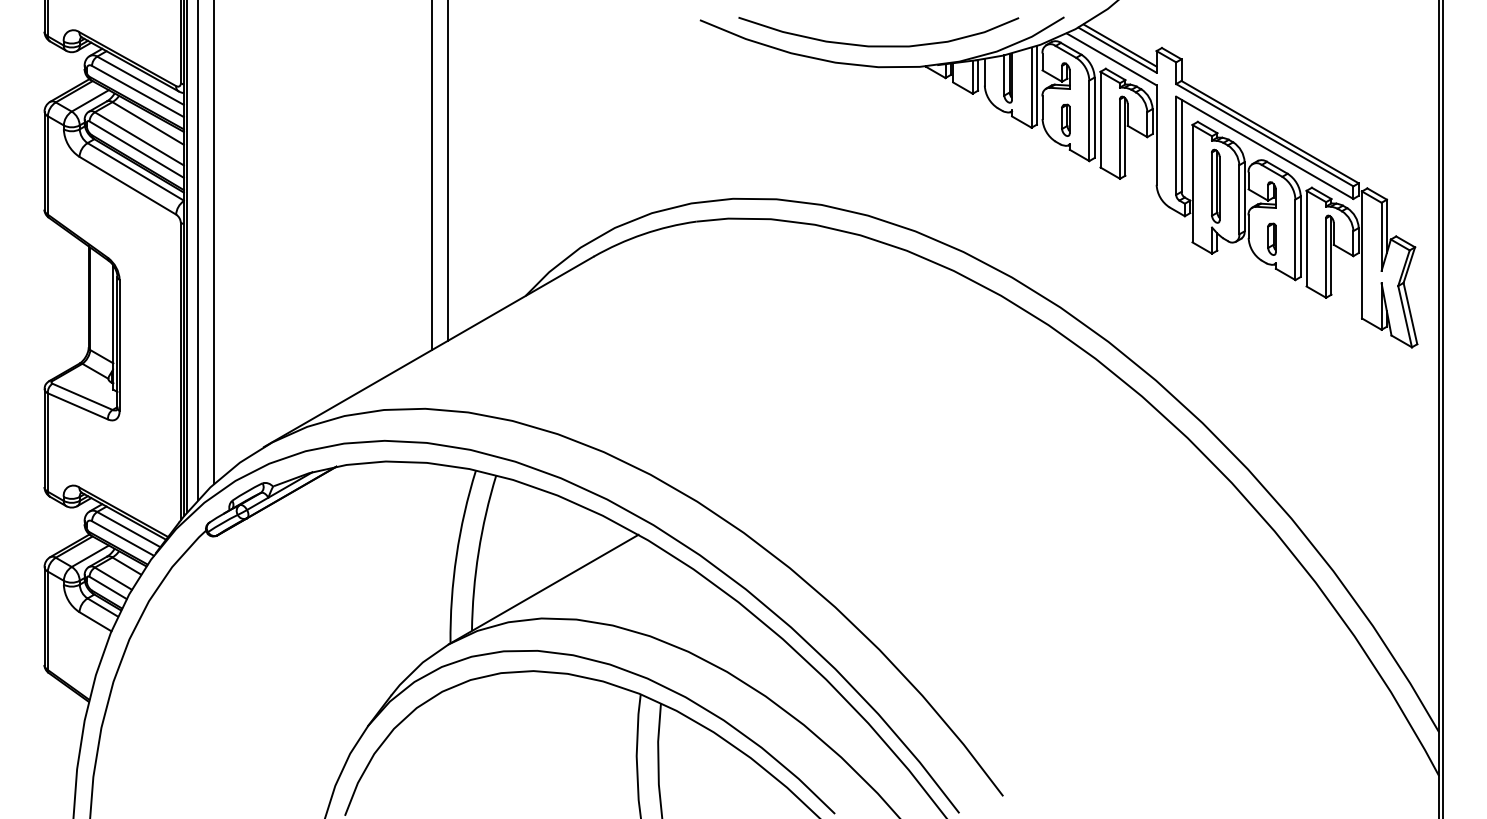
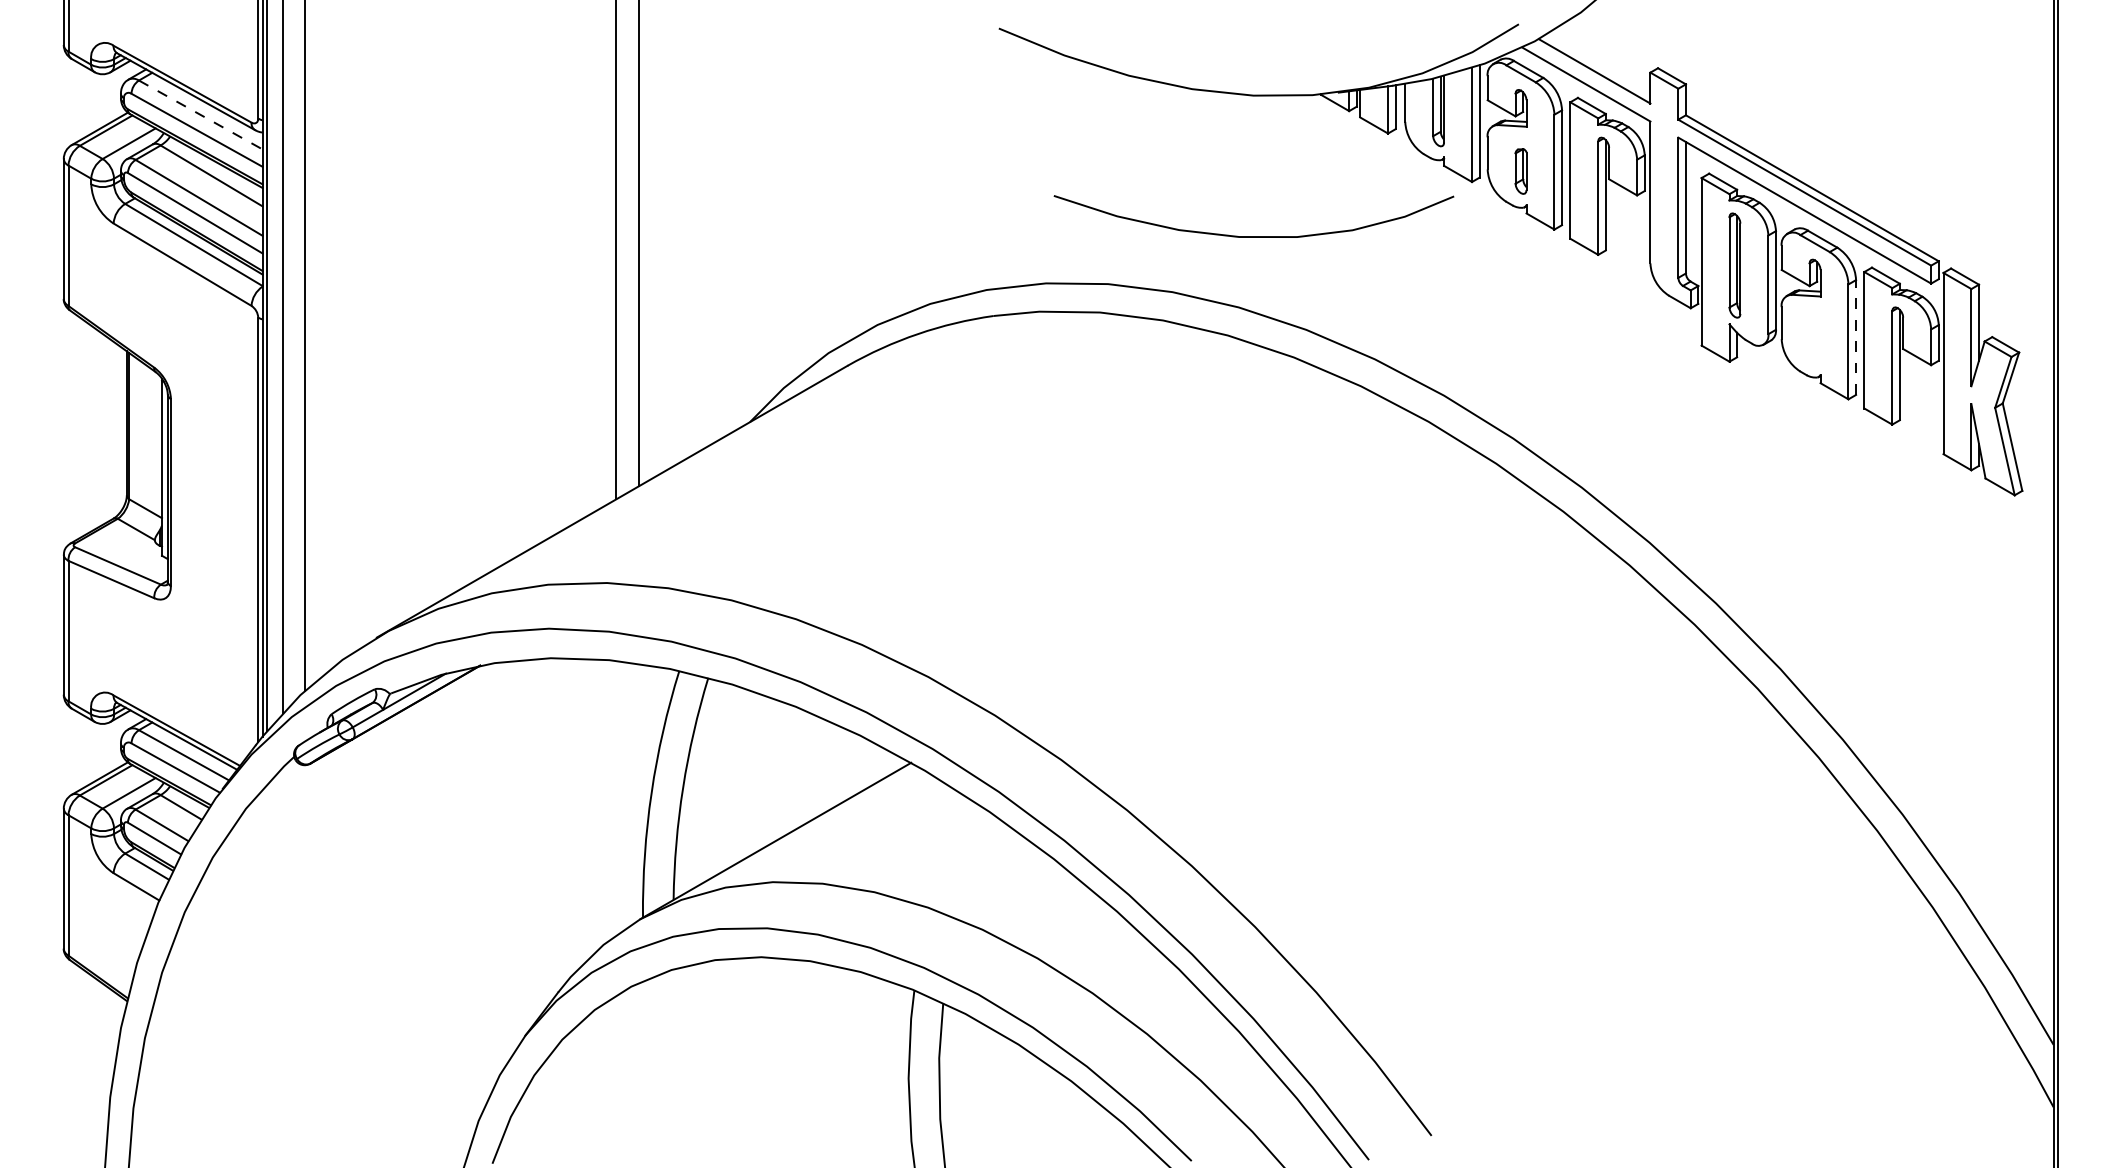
line: (1120, 45) -> (1598, 64), removed
curve: (878, 46) -> (1253, 236), moved
line: (140, 81) -> (200, 115), solid -> dashed
line: (1301, 236) -> (1856, 337), solid -> dashed
part: (1271, 239) -> (1814, 341), removed

